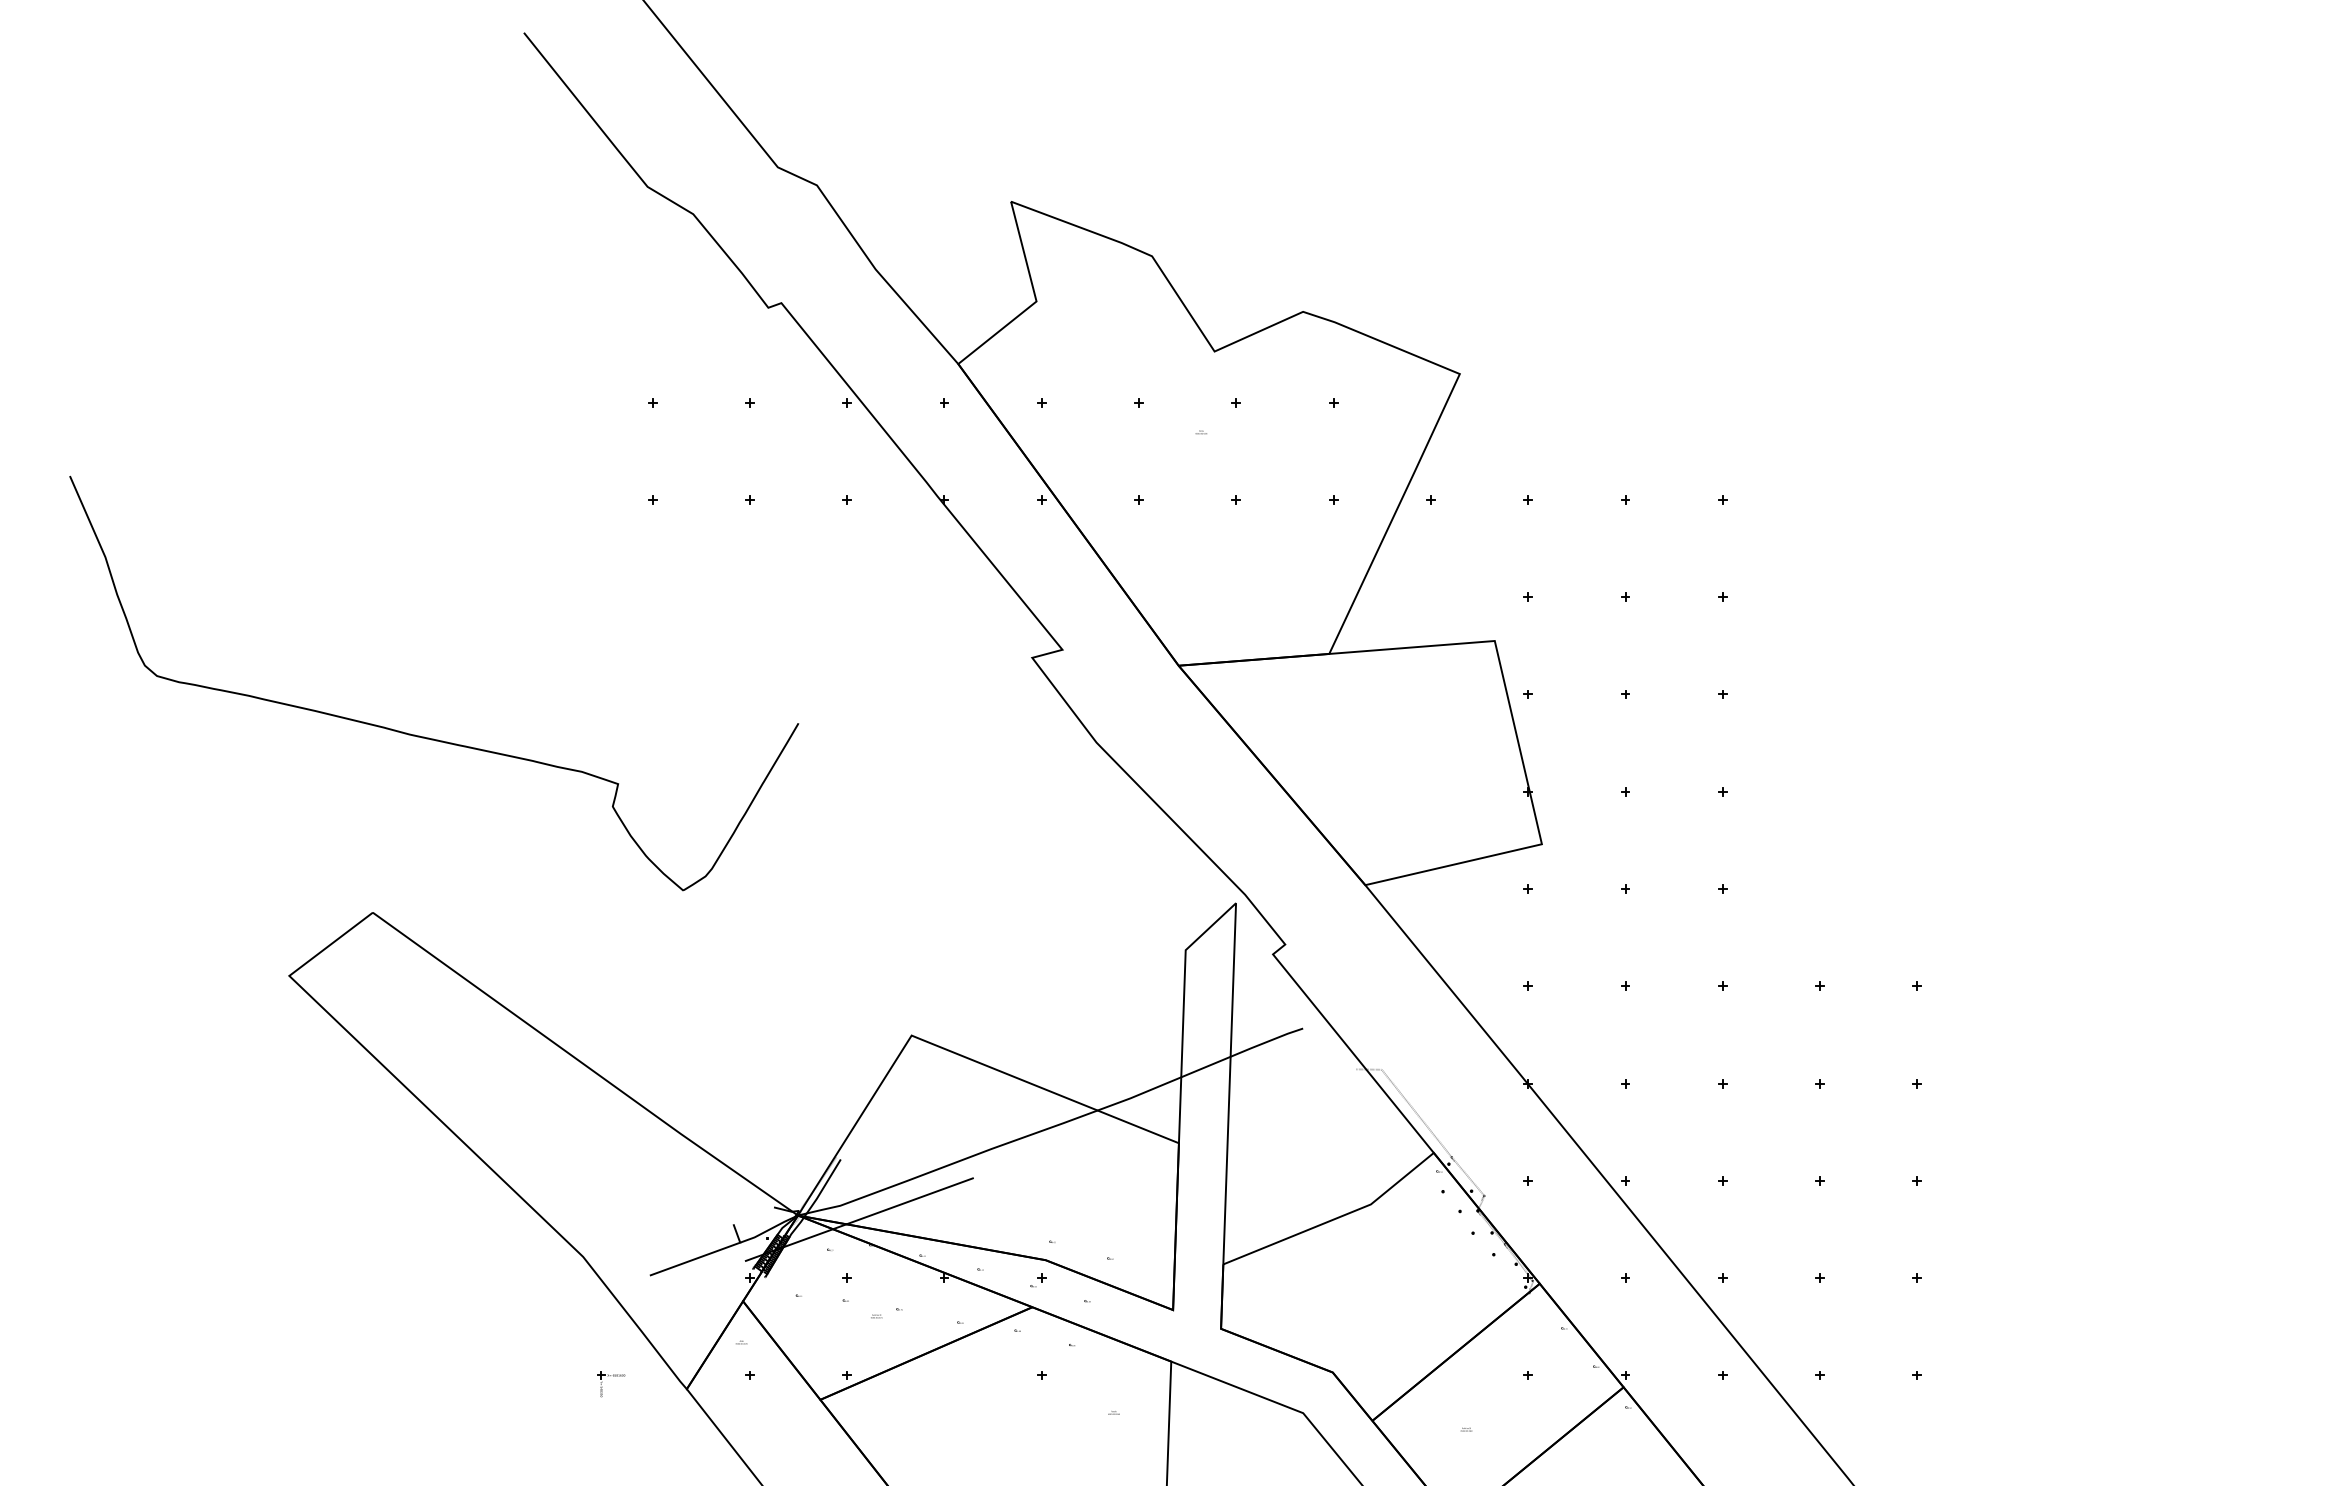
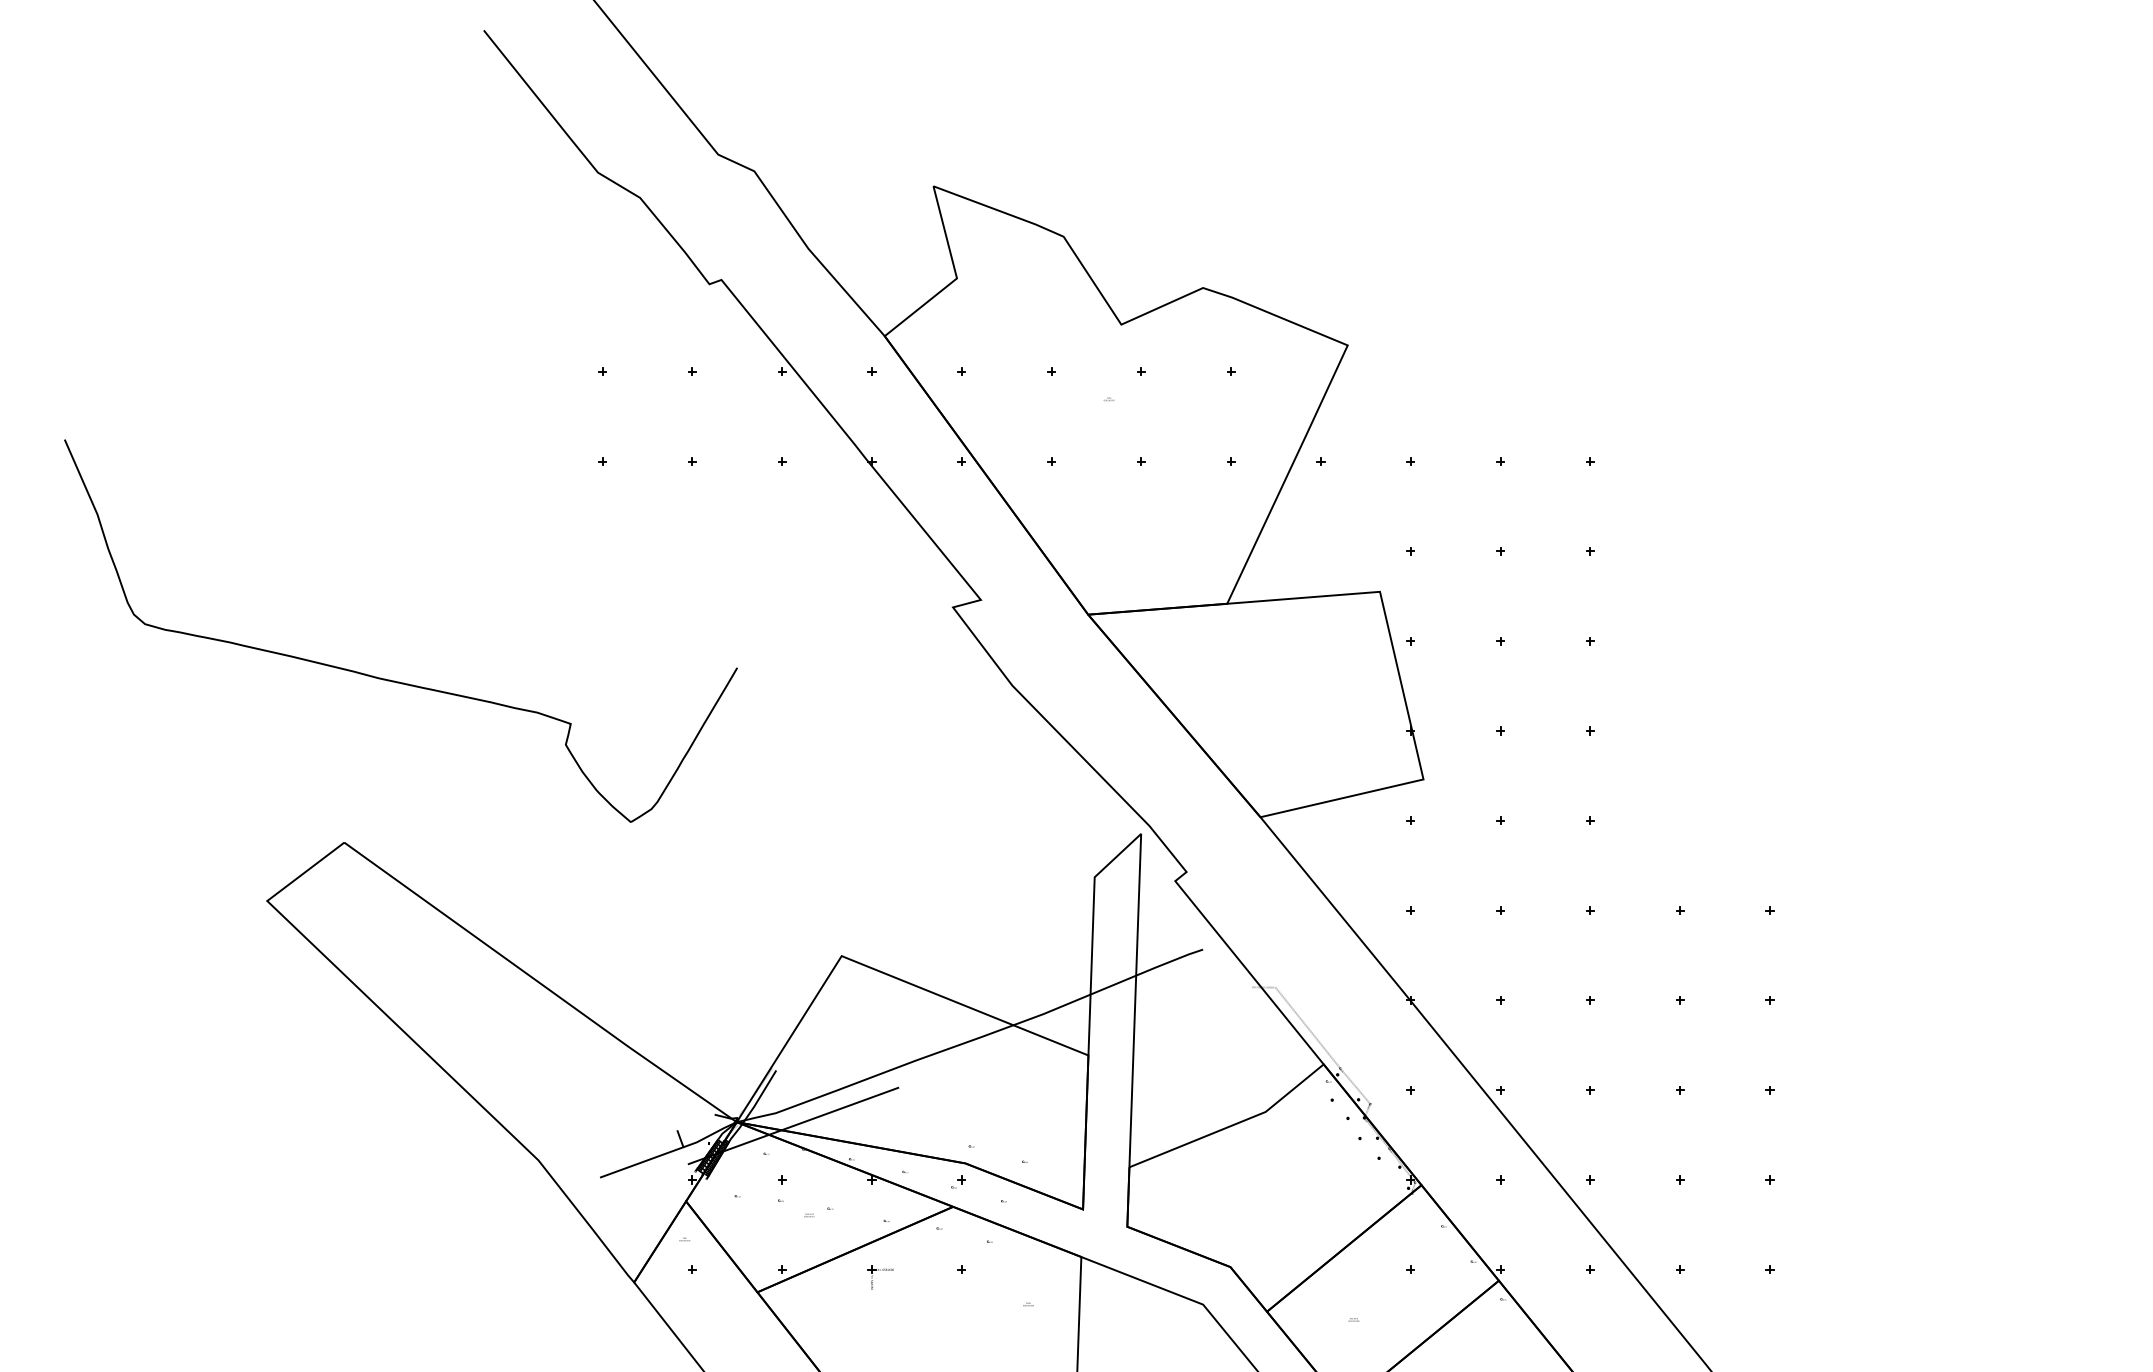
part: (613, 1376) -> (883, 1270), moved

